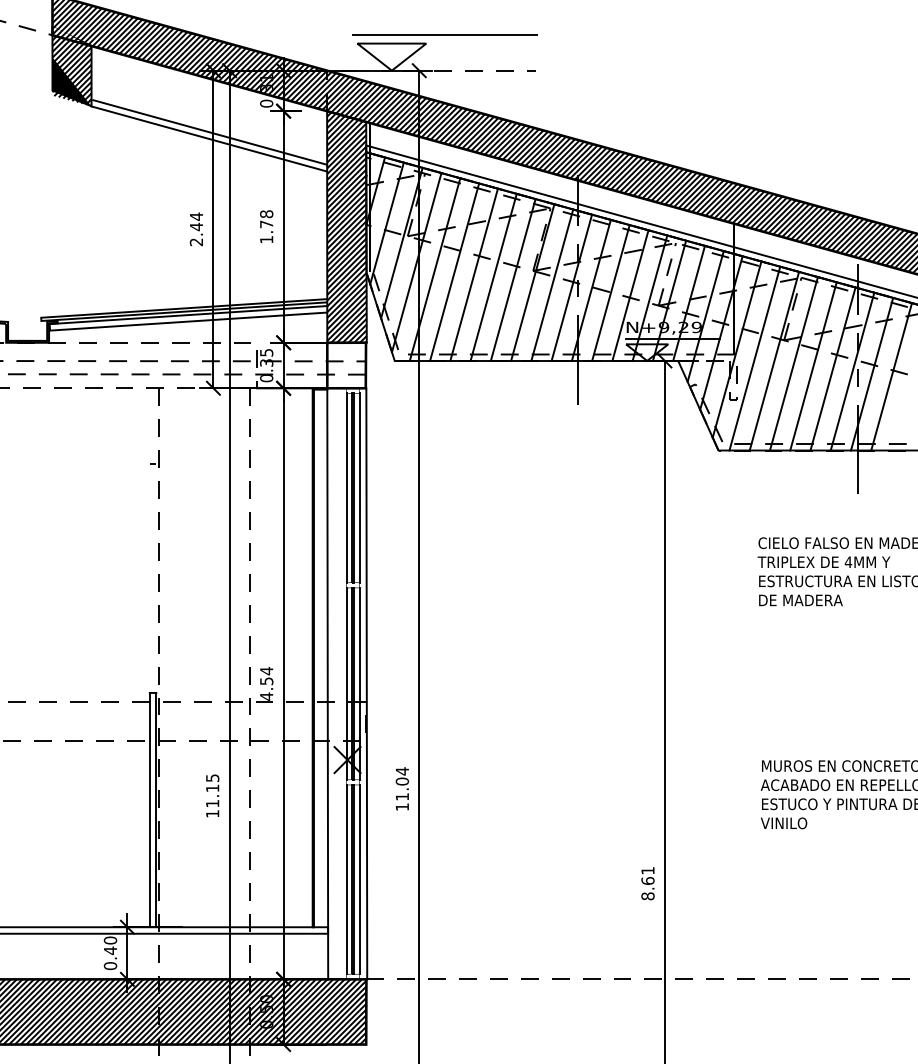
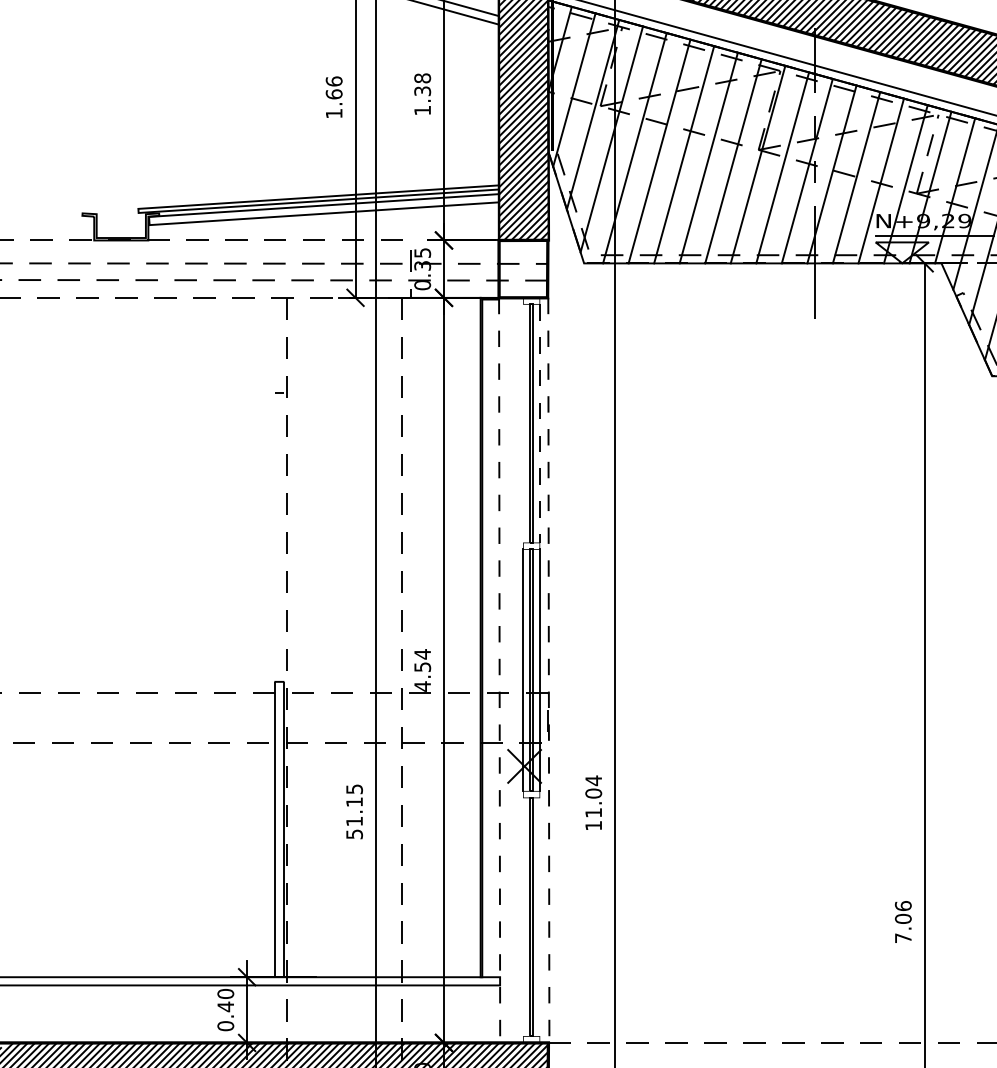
text: (266, 224) -> (422, 91), 1.78 -> 1.38
text: (196, 229) -> (334, 97), 2.44 -> 1.66
line: (346, 487) -> (523, 422), removed
line: (359, 488) -> (539, 424), solid -> dashed
line: (327, 683) -> (499, 669), solid -> dashed
line: (366, 683) -> (548, 669), solid -> dashed
text: (212, 813) -> (354, 833), 11.15 -> 51.15
line: (346, 879) -> (523, 917), removed
line: (359, 879) -> (539, 917), removed
text: (647, 883) -> (902, 922), 8.61 -> 7.06

